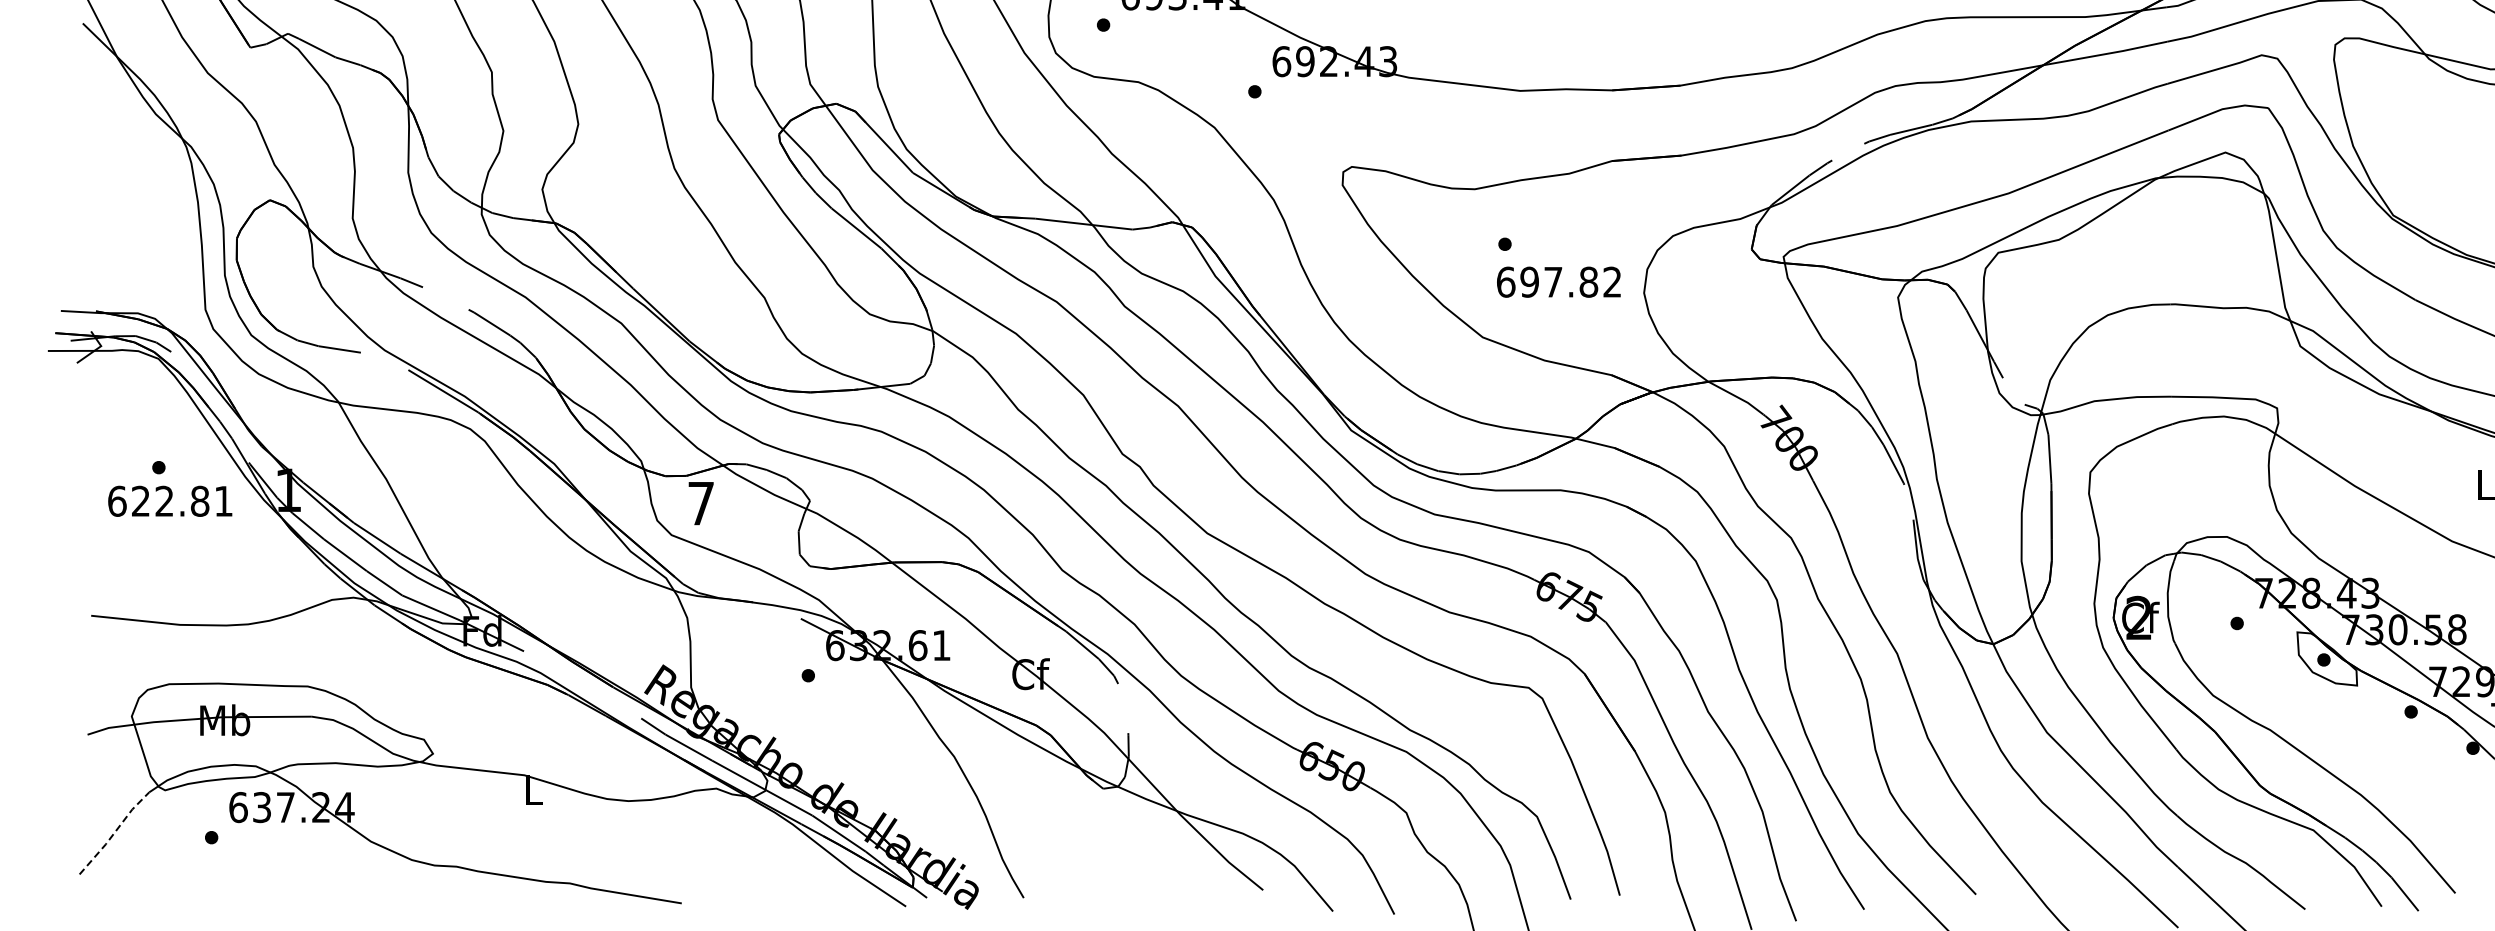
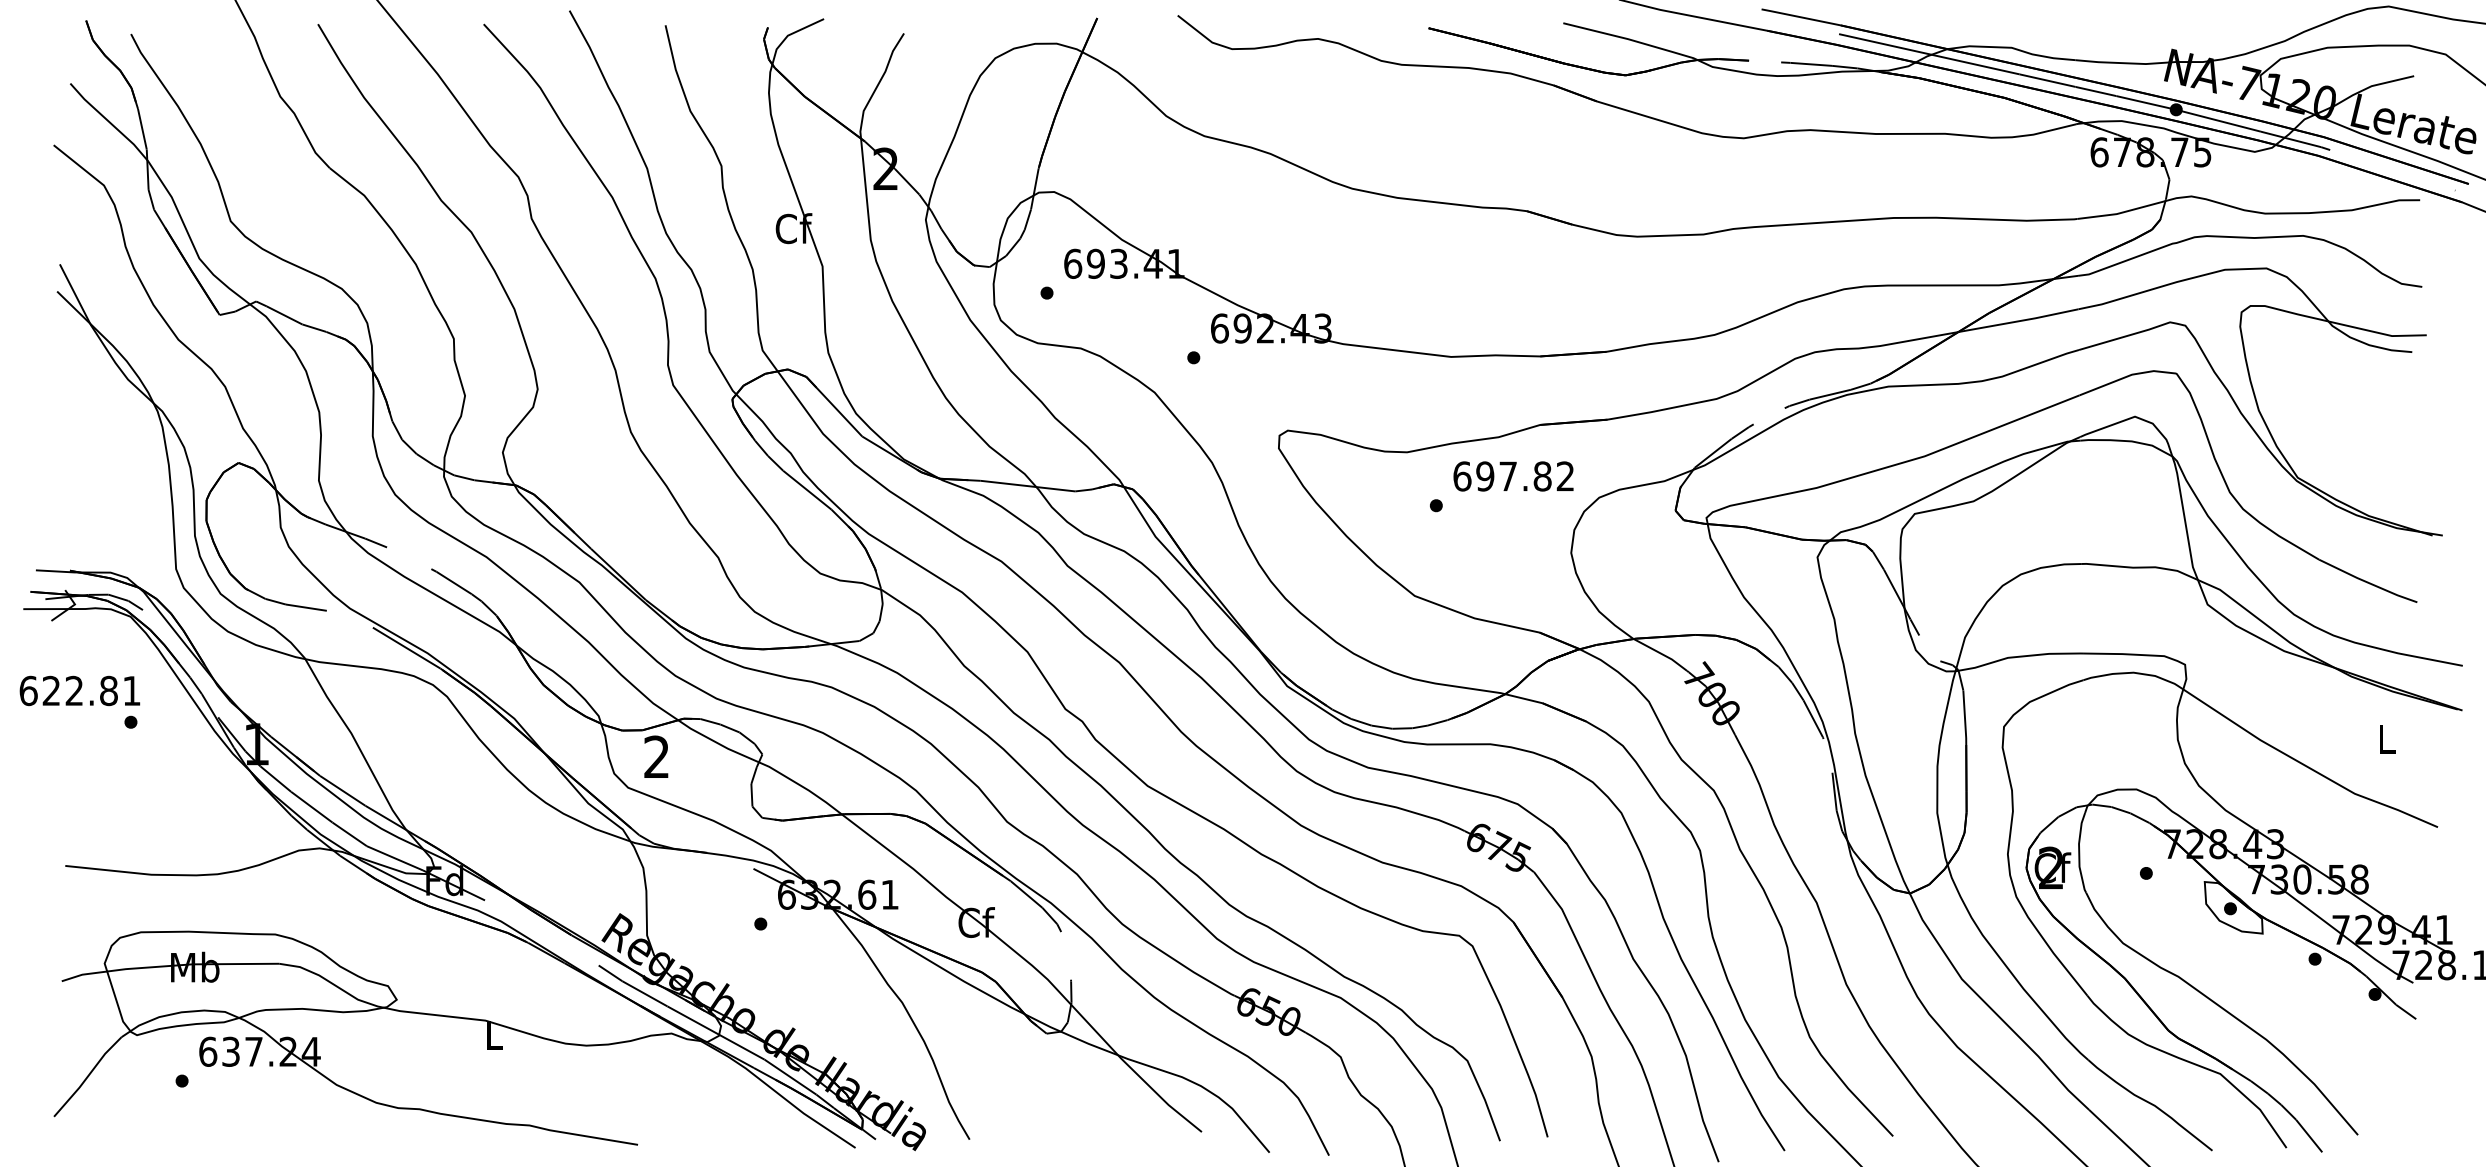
text: (1558, 282) -> (1513, 476), moved
text: (169, 500) -> (79, 690), moved
text: (700, 502) -> (656, 756), 7 -> 2
line: (114, 832) -> (87, 1076), dashed -> solid

